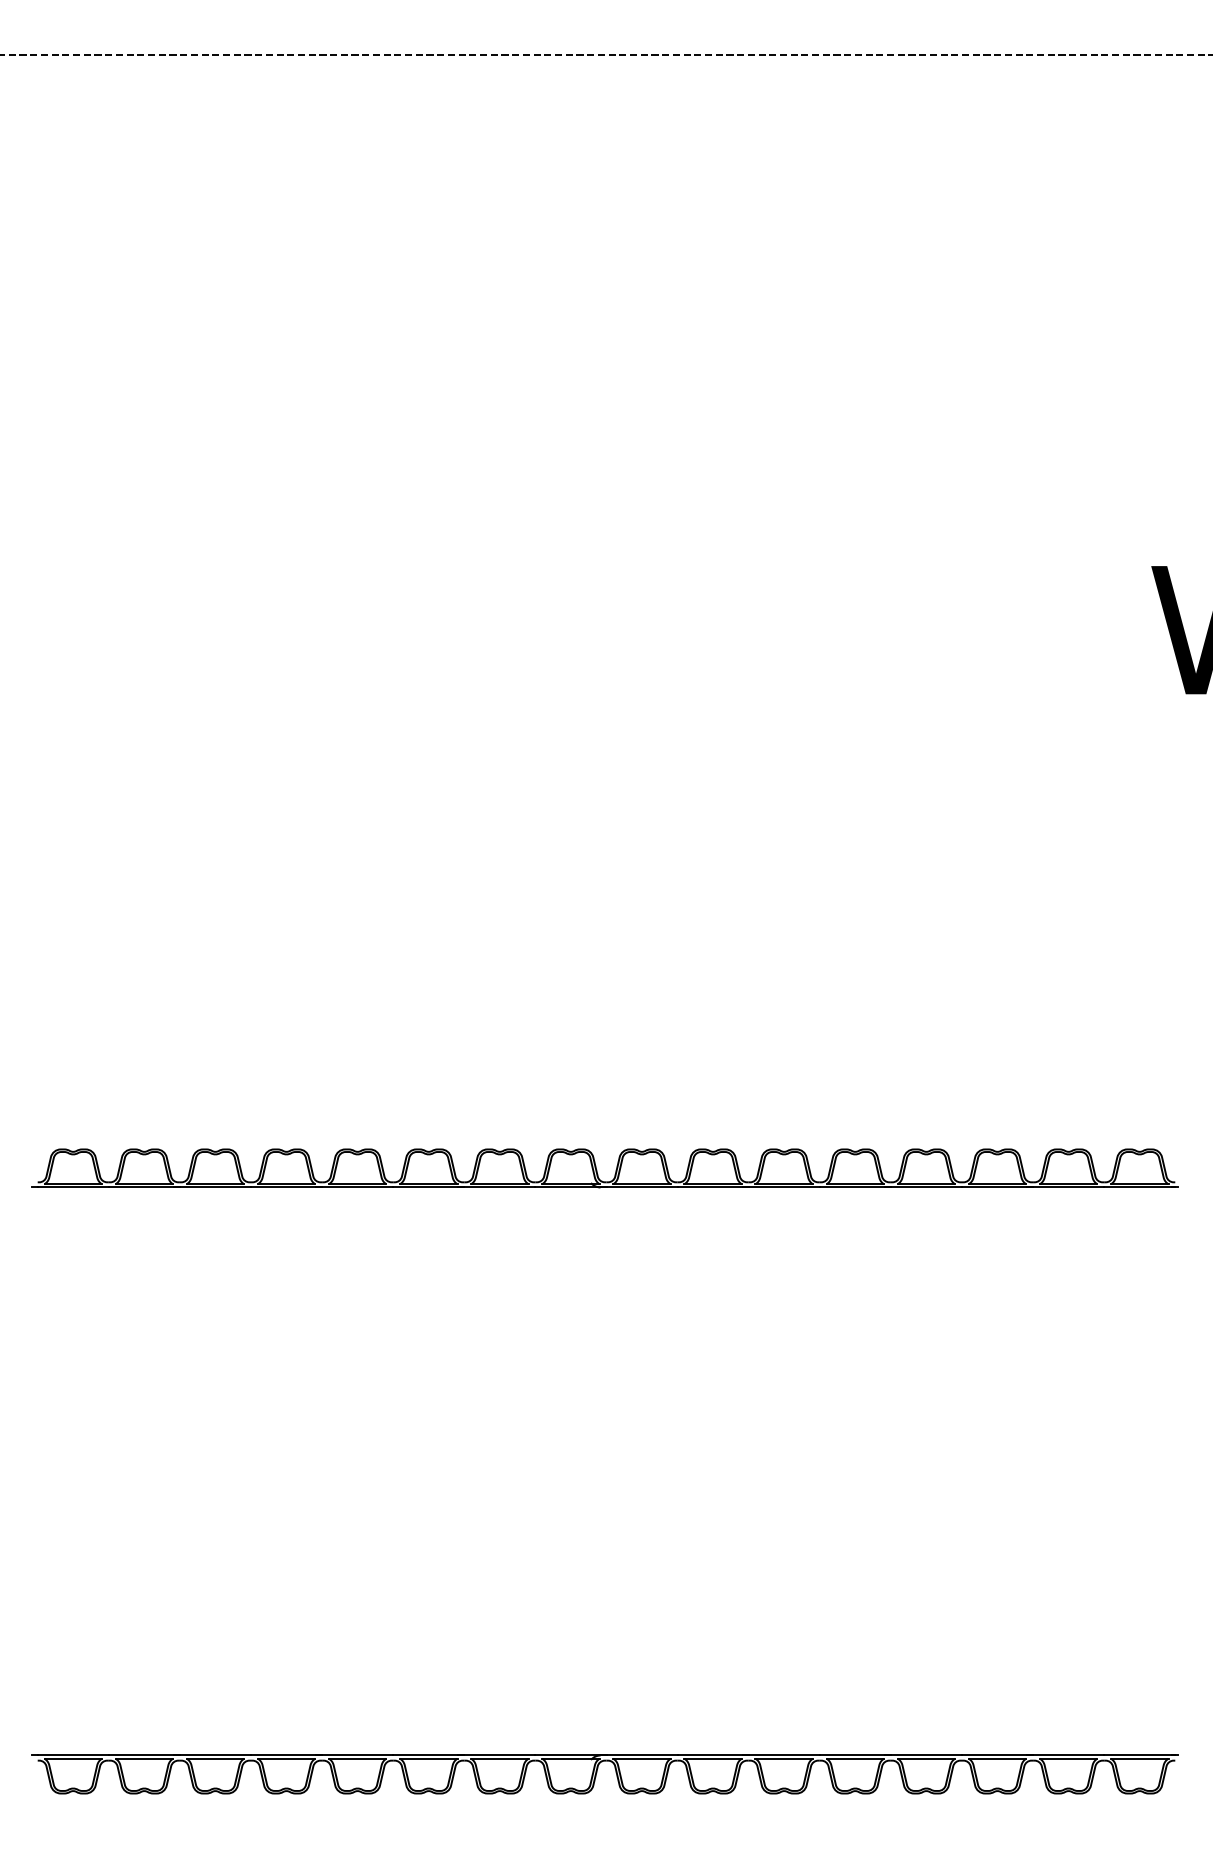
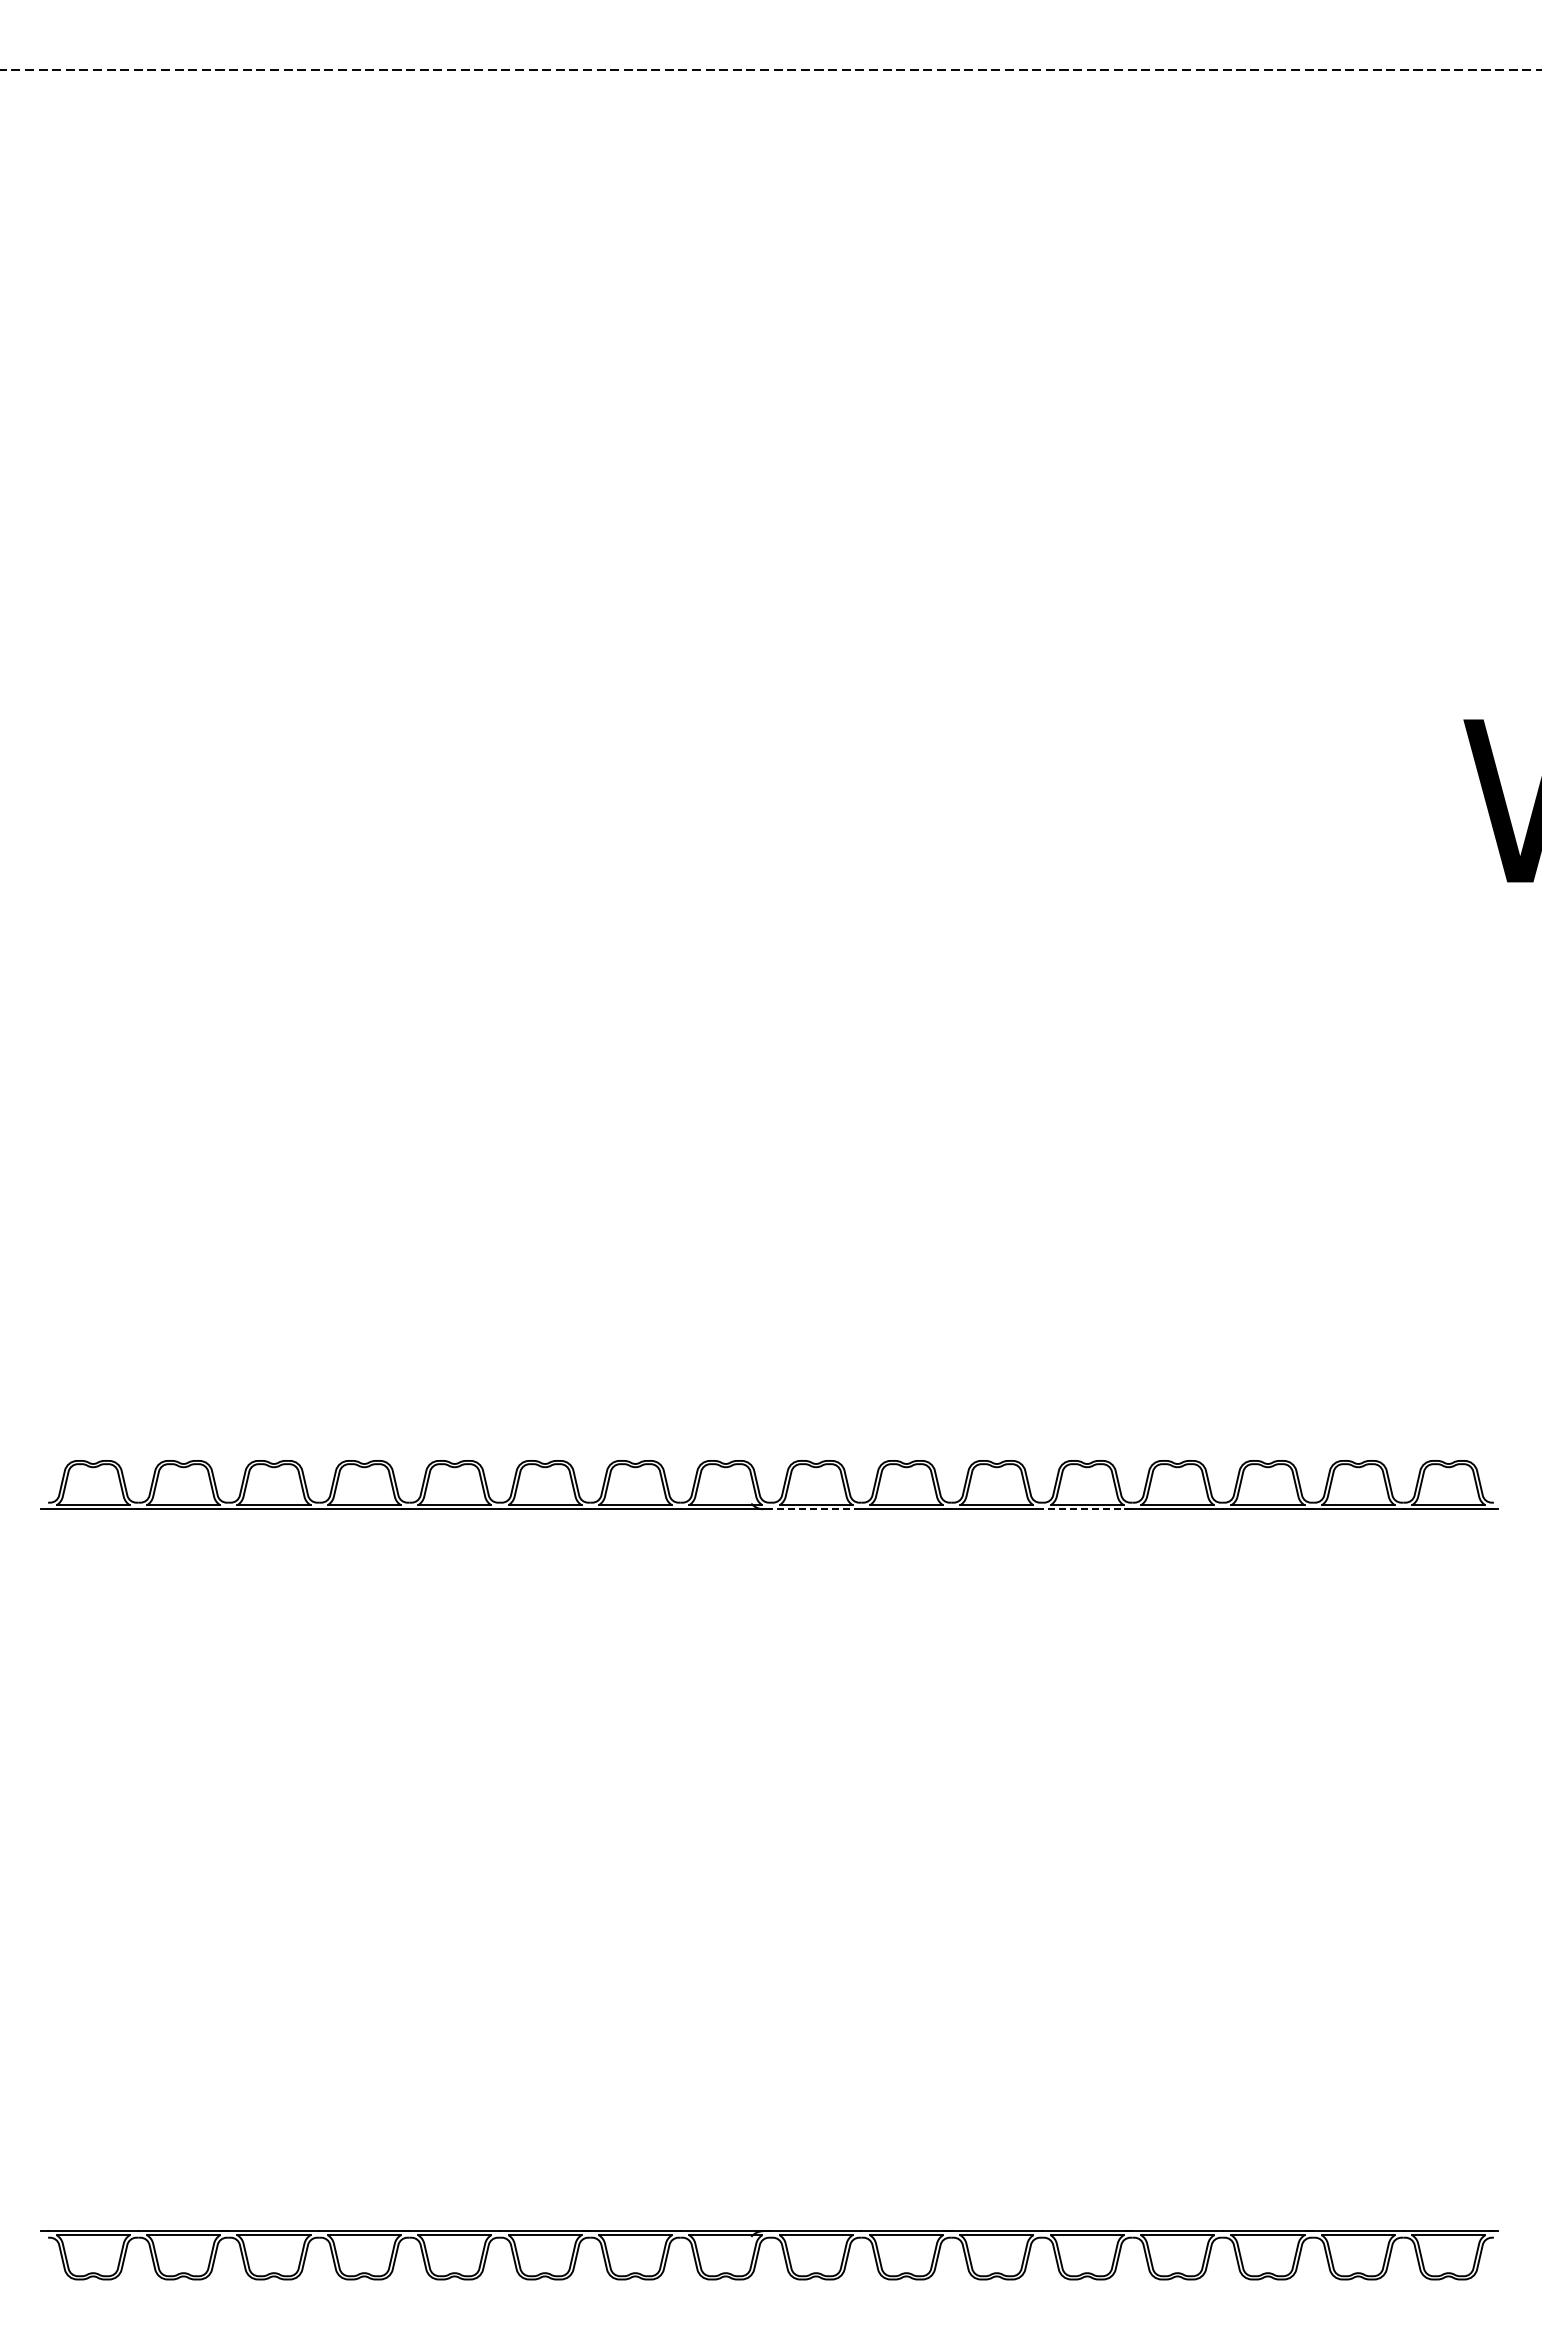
line: (641, 1187) -> (815, 1509), solid -> dashed
line: (854, 1187) -> (1086, 1509), solid -> dashed

